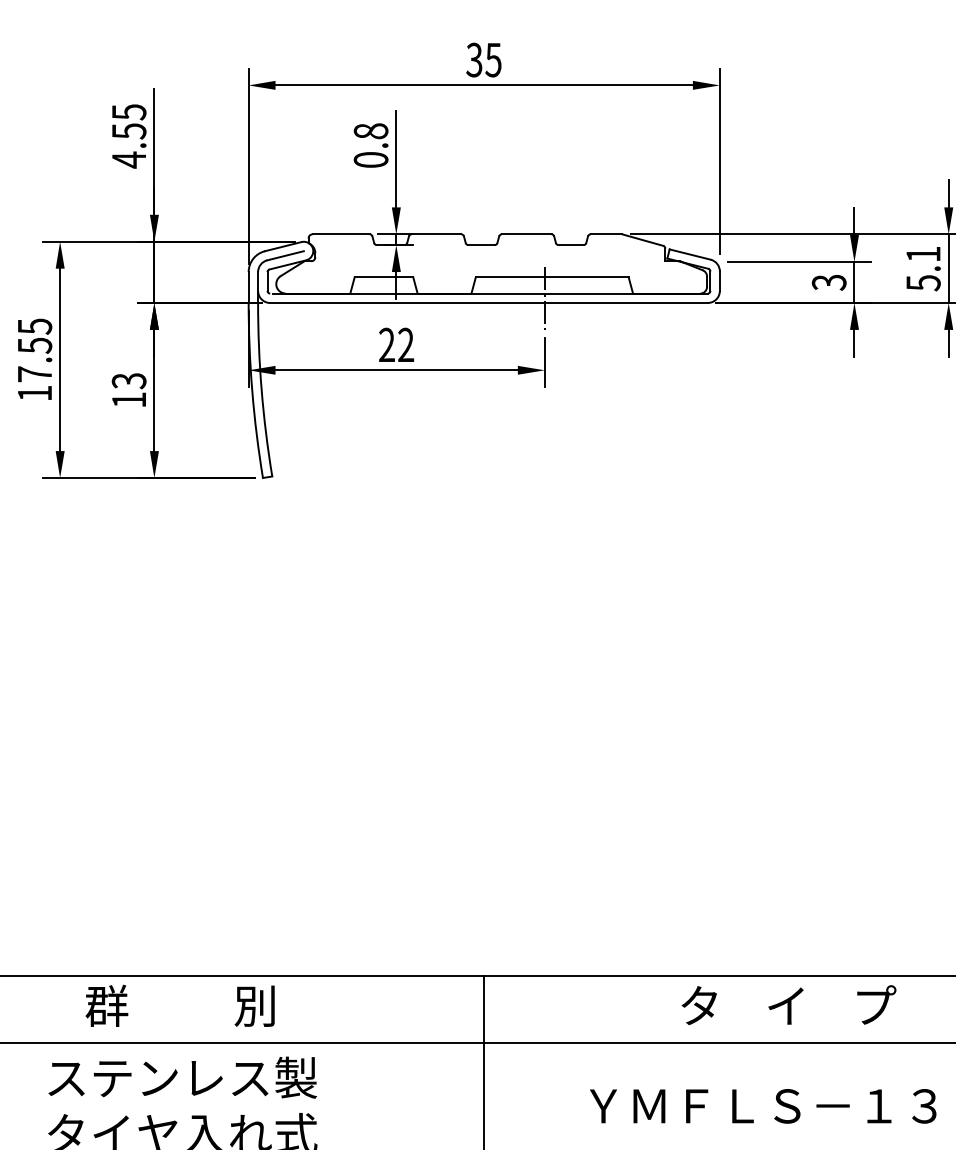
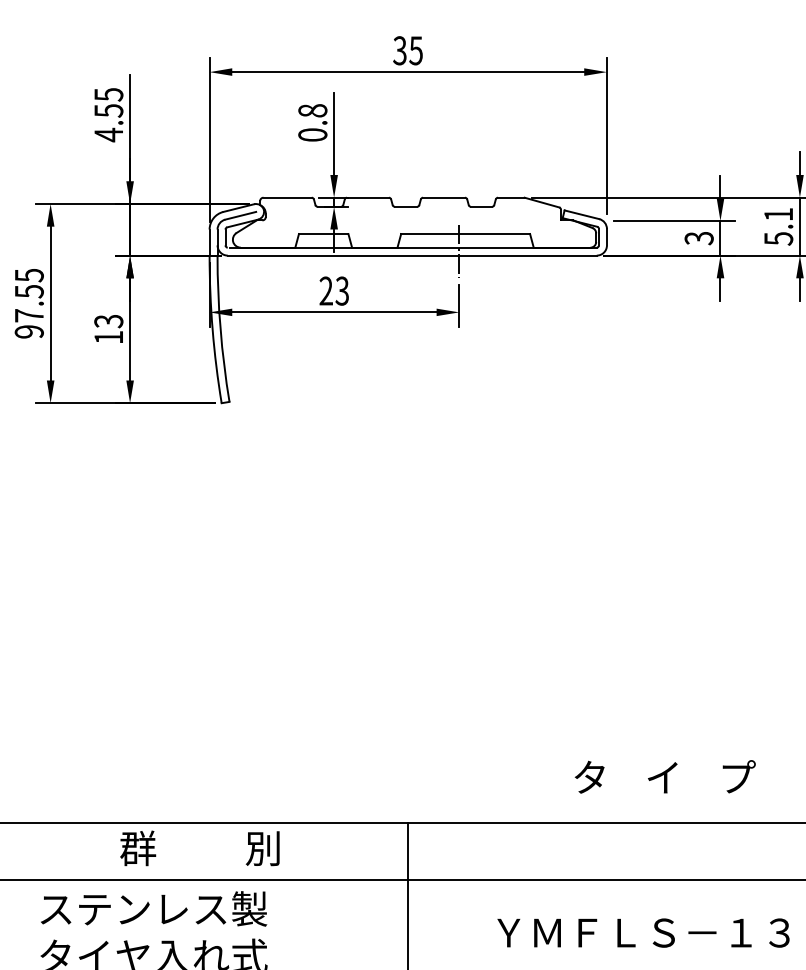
text: (406, 345) -> (342, 291), 22 -> 23
text: (34, 393) -> (28, 331), 17.55 -> 97.55
text: (179, 1005) -> (199, 848), moved
text: (788, 1005) -> (664, 777), moved

